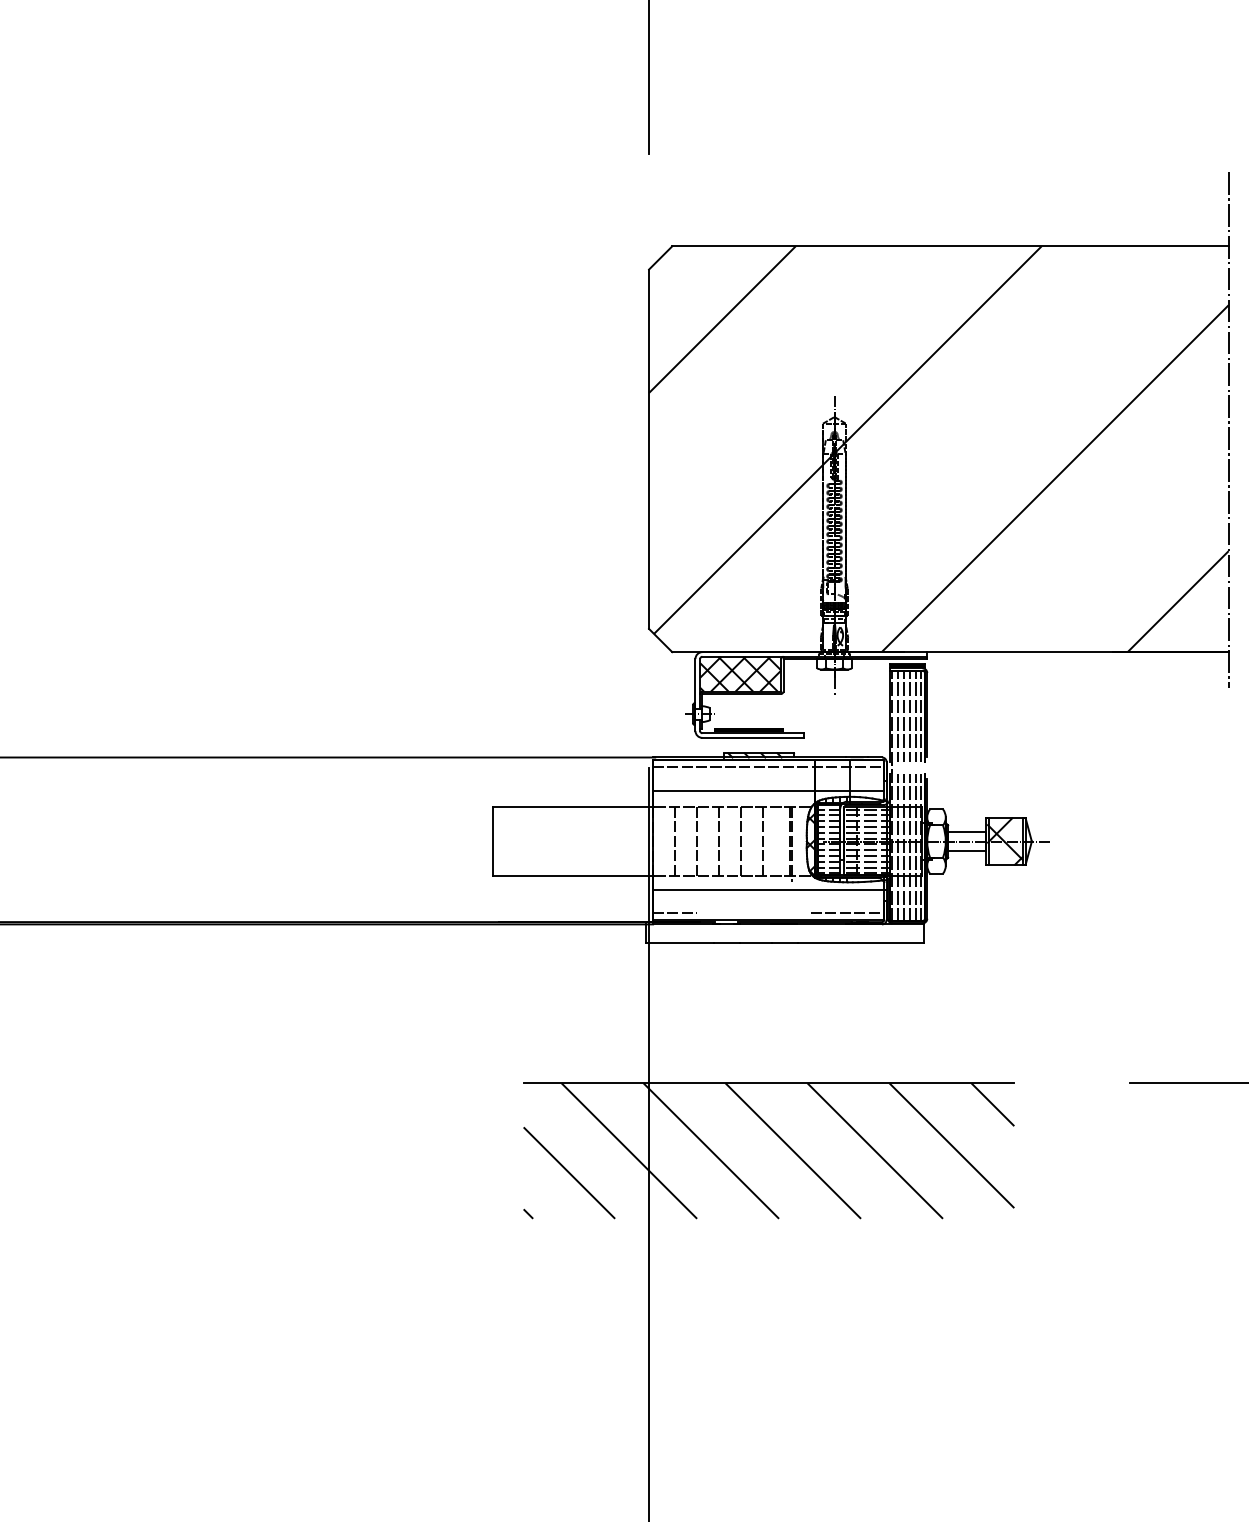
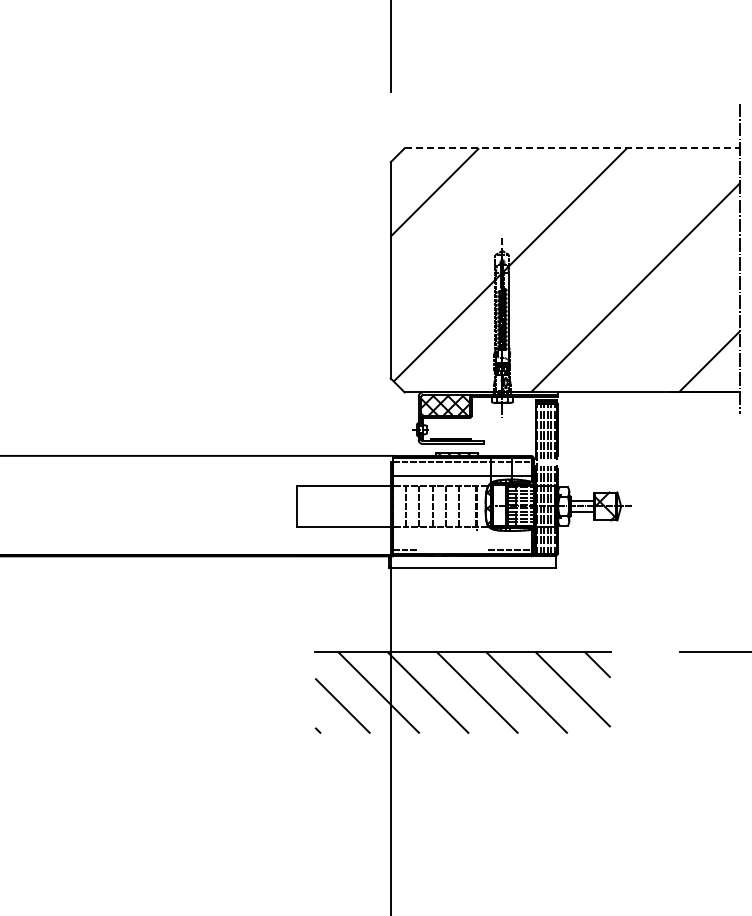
line: (950, 246) -> (572, 148), solid -> dashed
hatch: (828, 841) -> (498, 506), removed
line: (769, 889) -> (463, 535), removed

